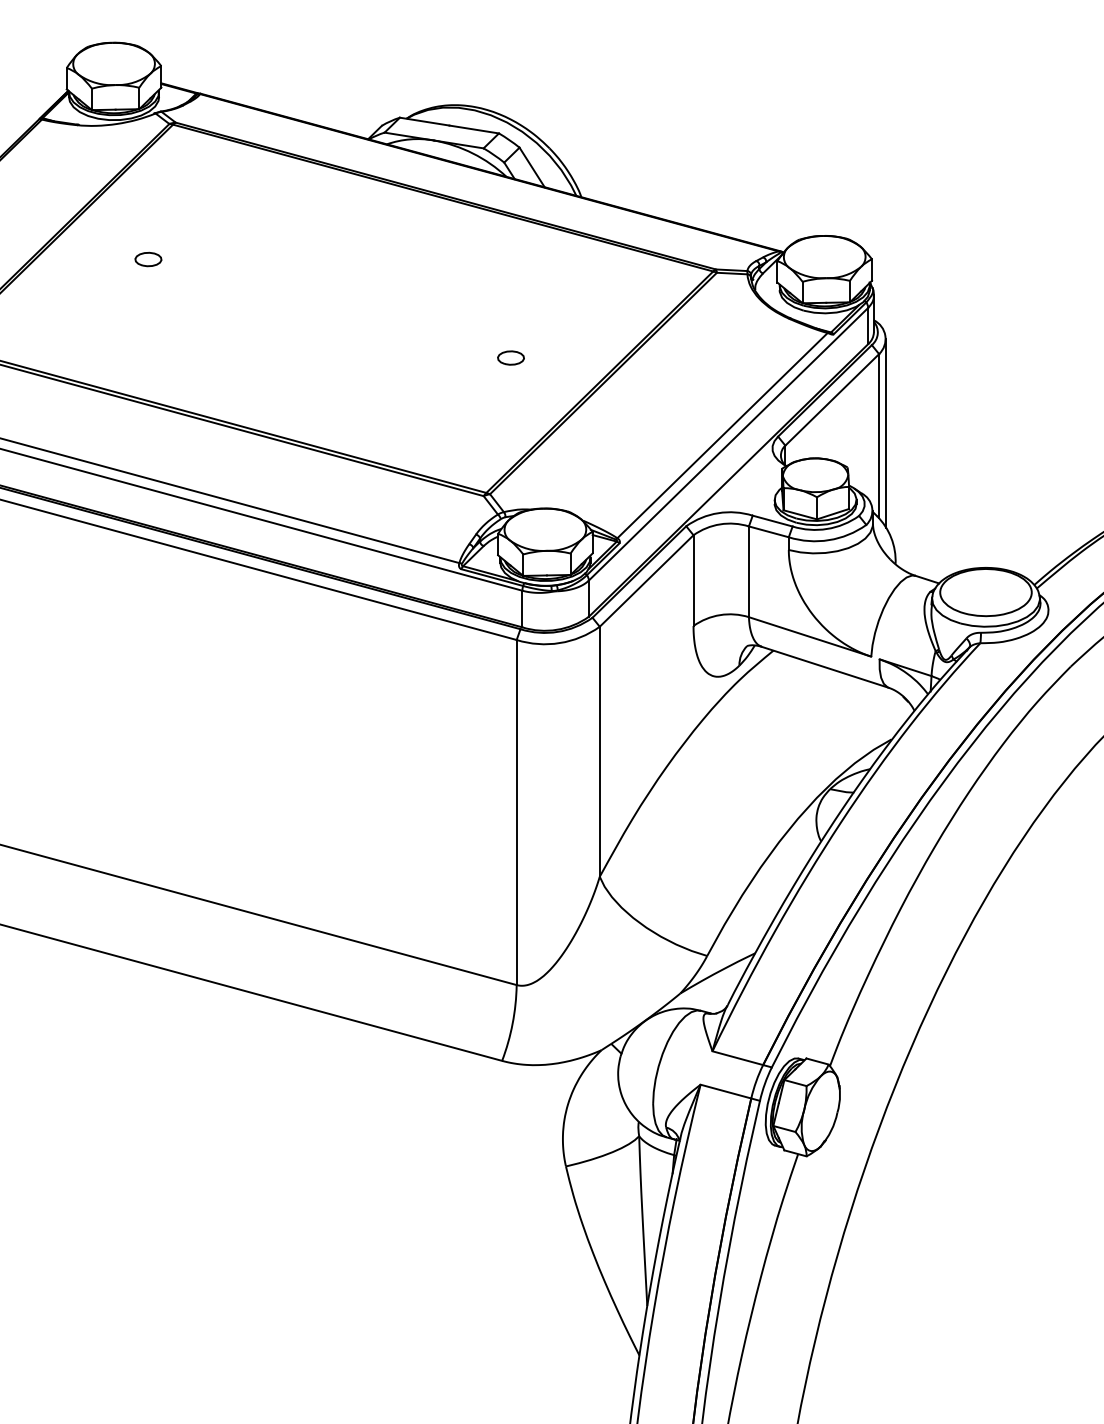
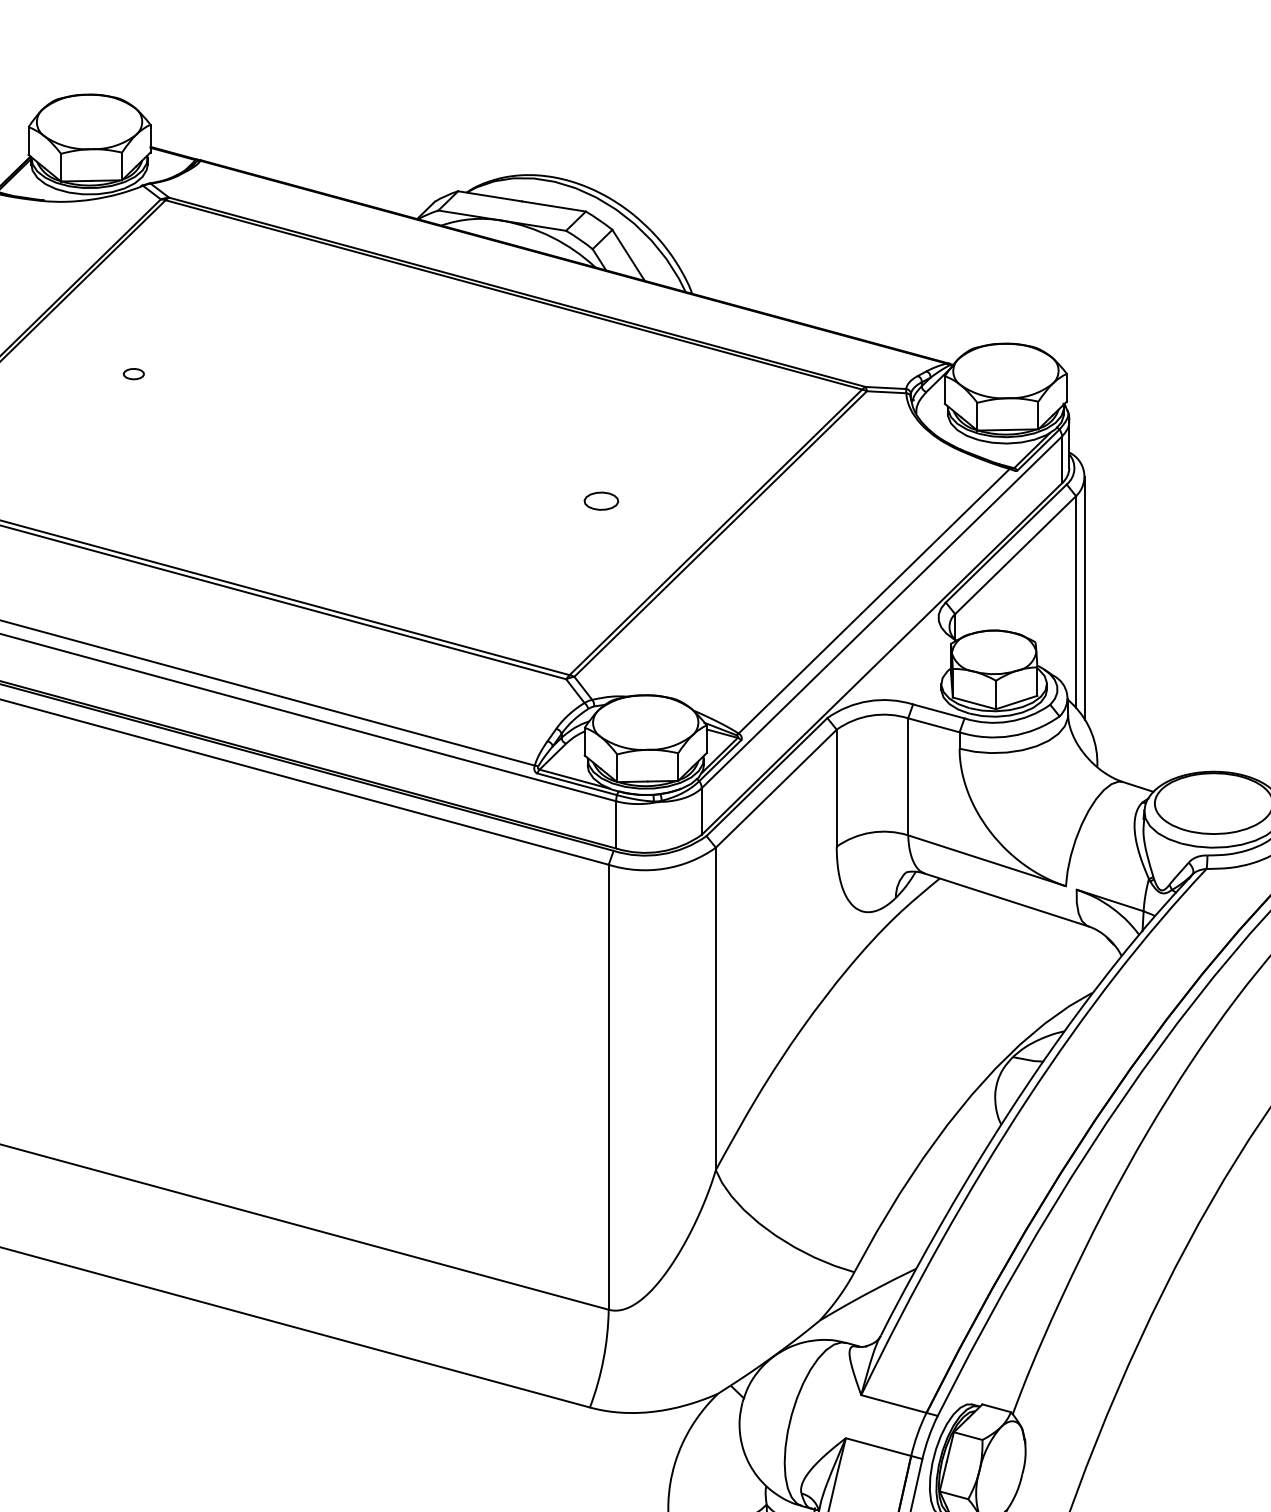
part: (148, 259) -> (133, 374), size x0.6

